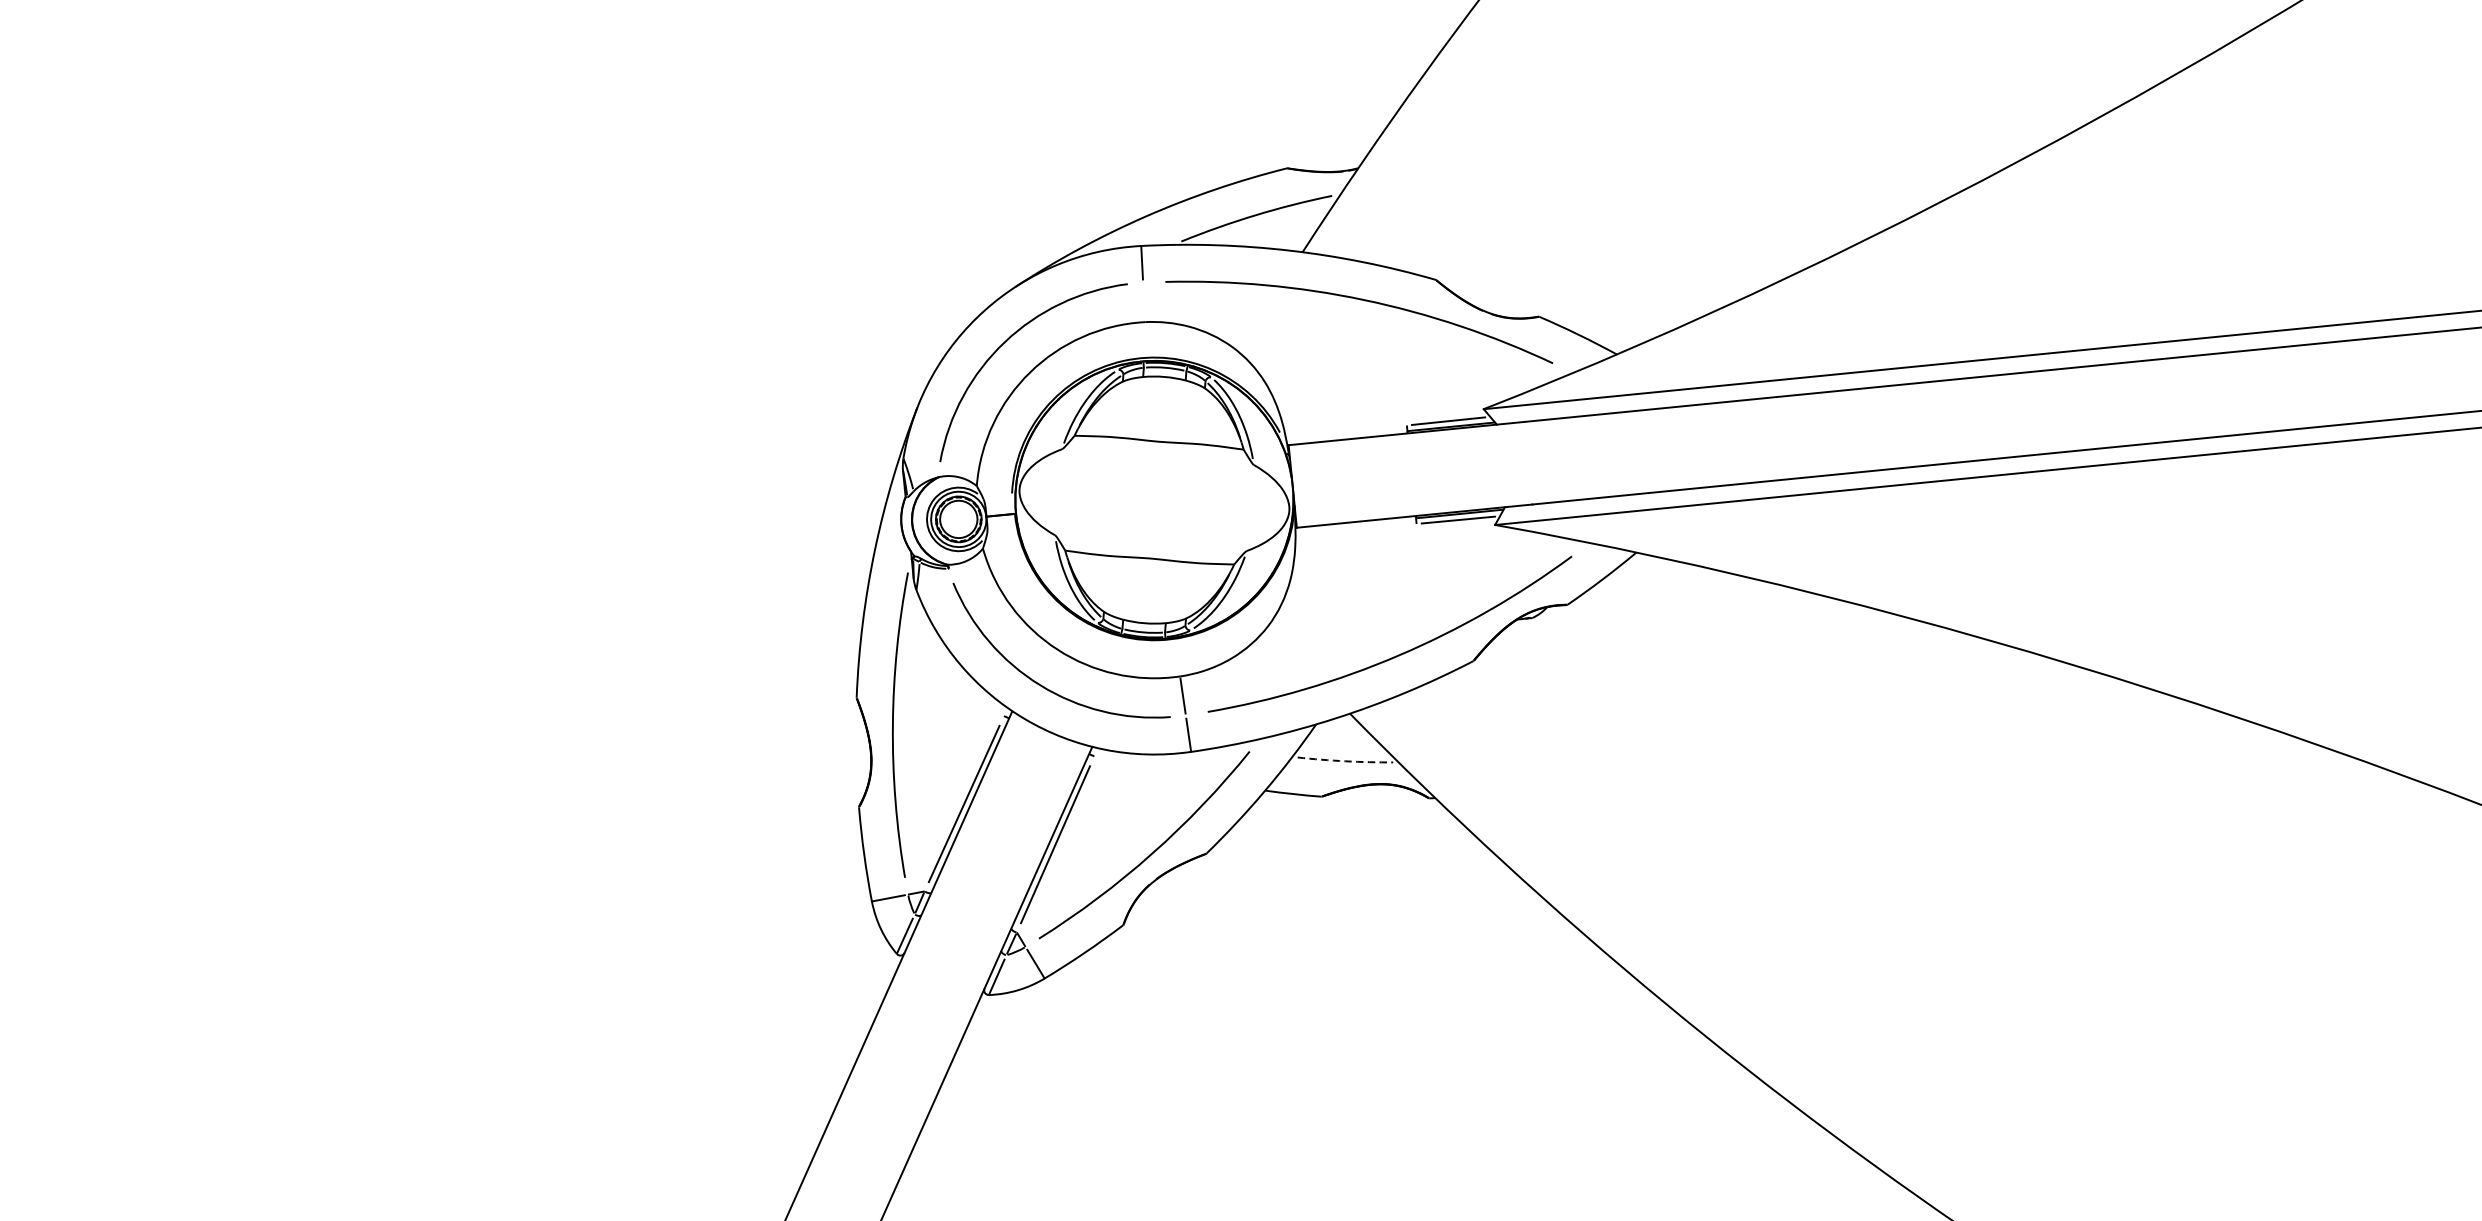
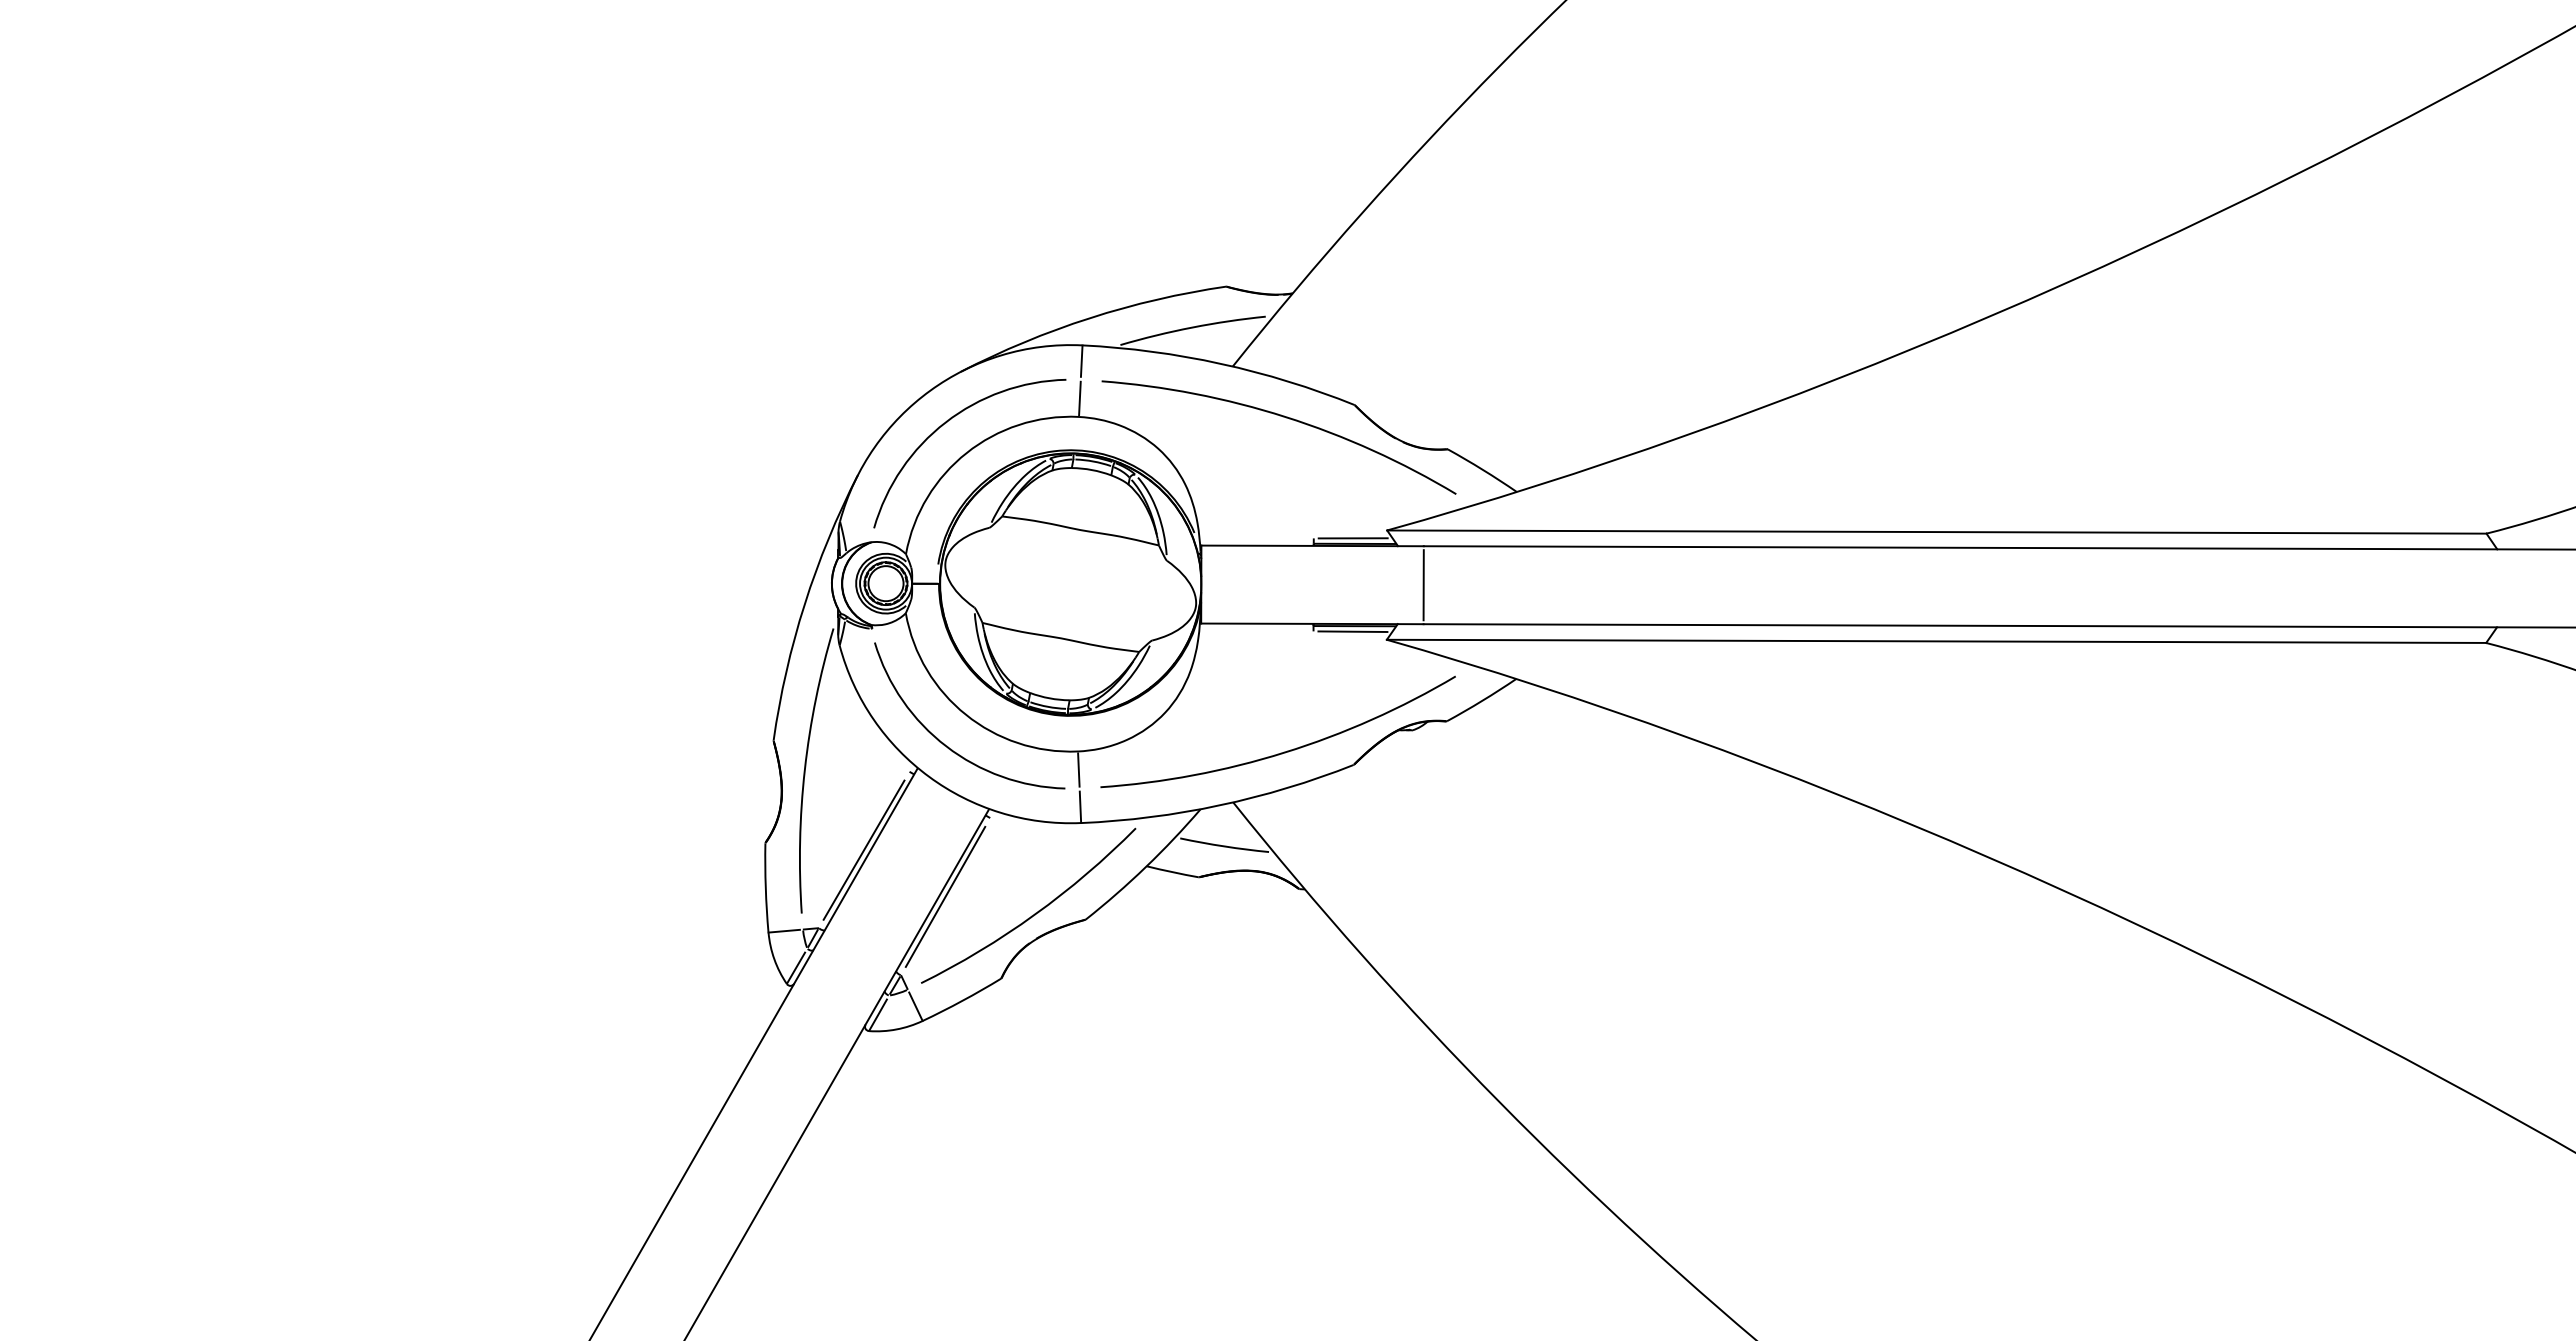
line: (1143, 302) -> (1079, 398), added
line: (1528, 463) -> (1423, 585), added
arc: (1345, 761) -> (1224, 846), dashed -> solid

